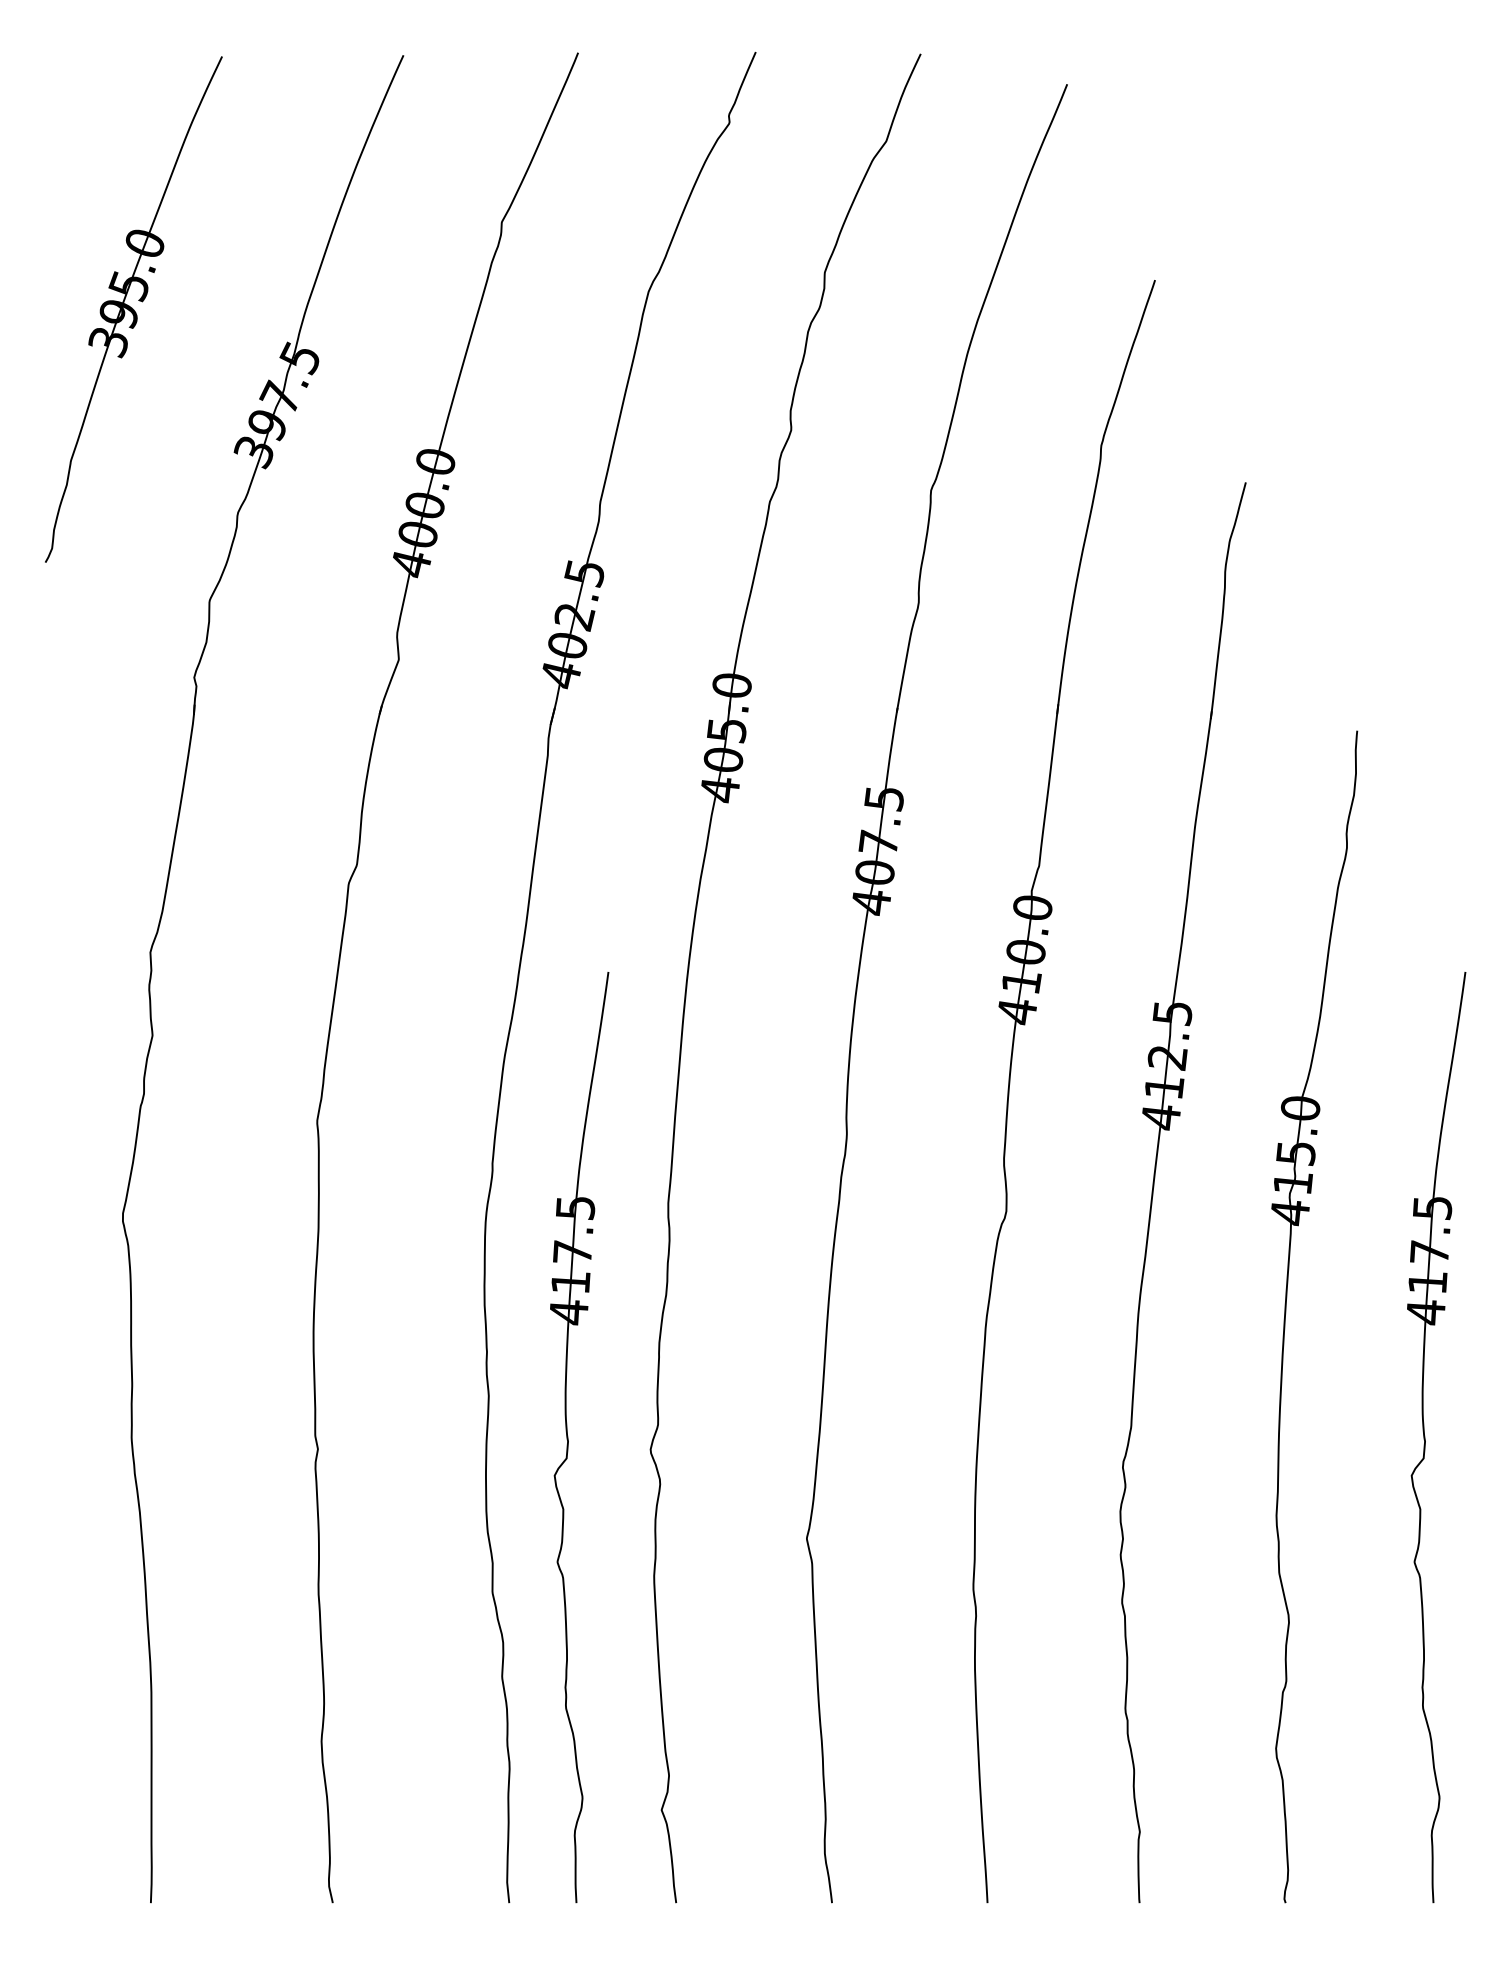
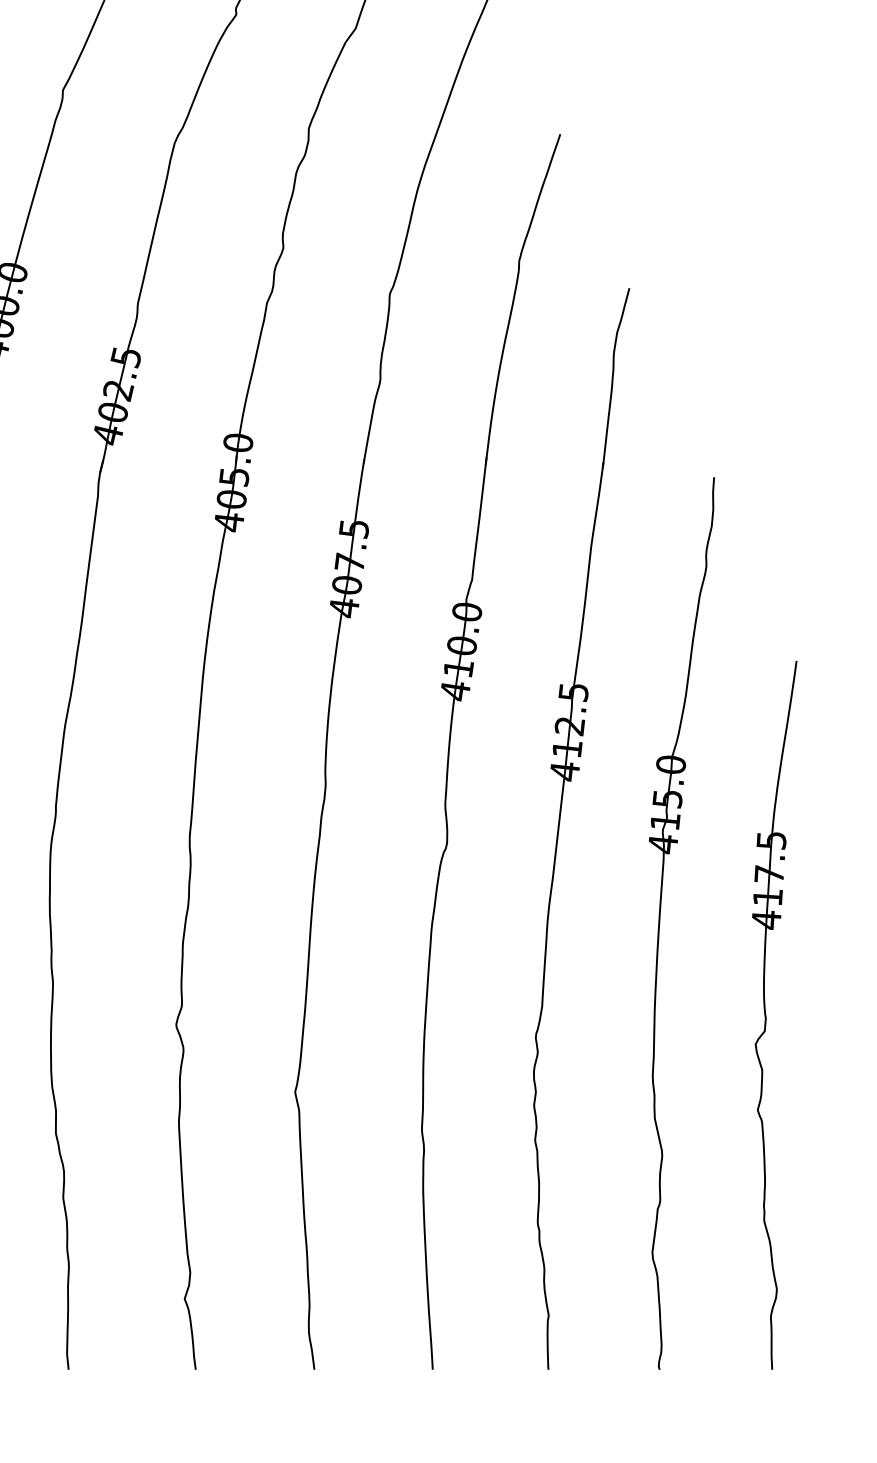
part: (568, 1437) -> (113, 1015), removed

